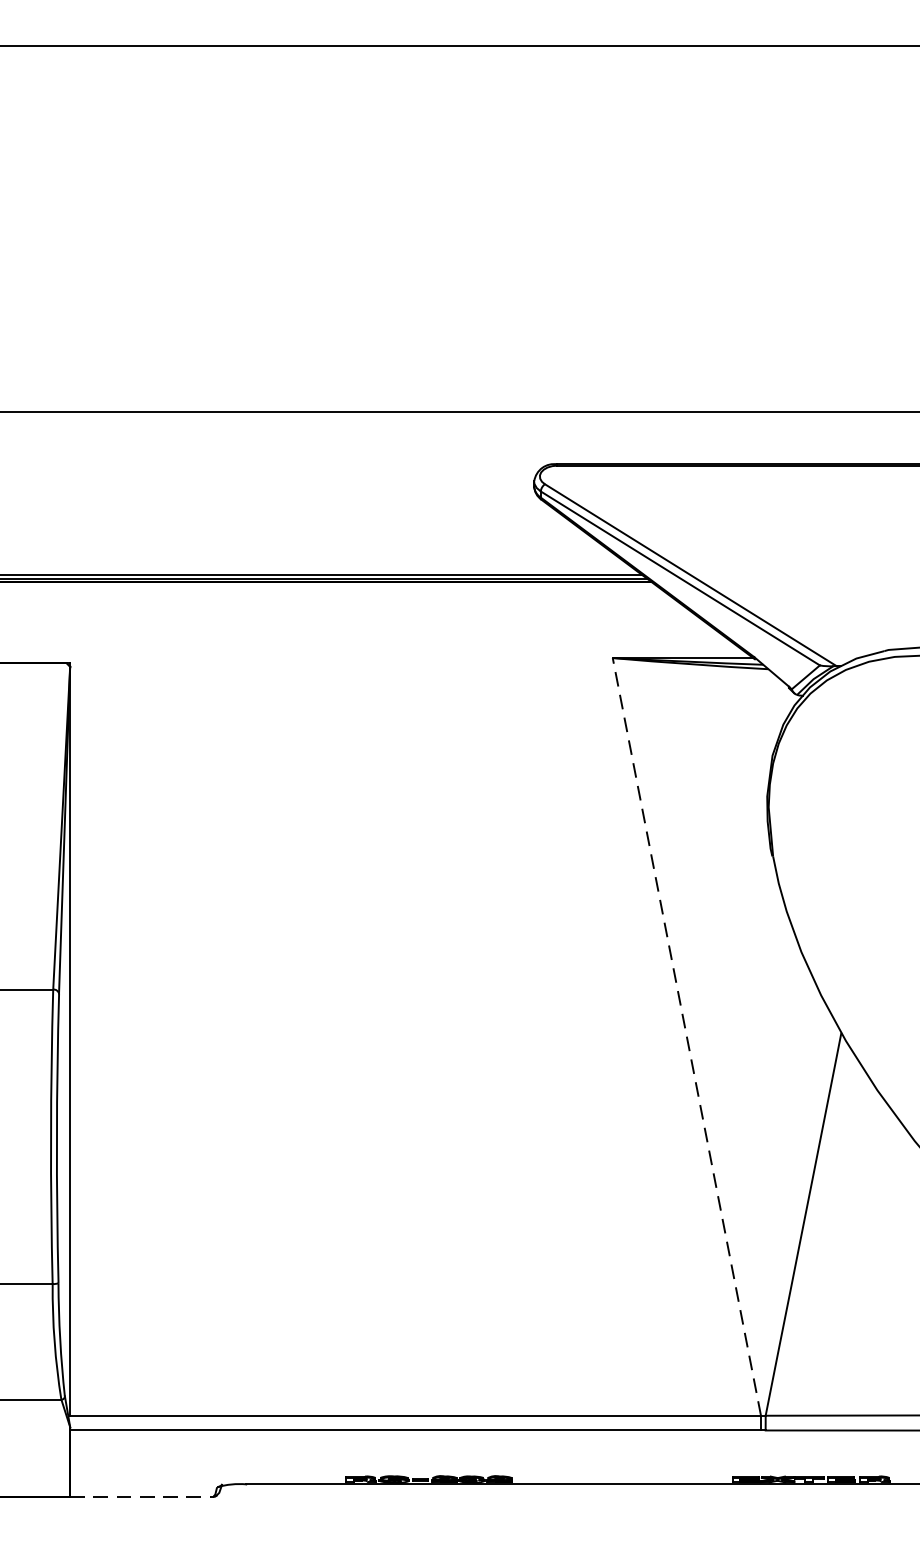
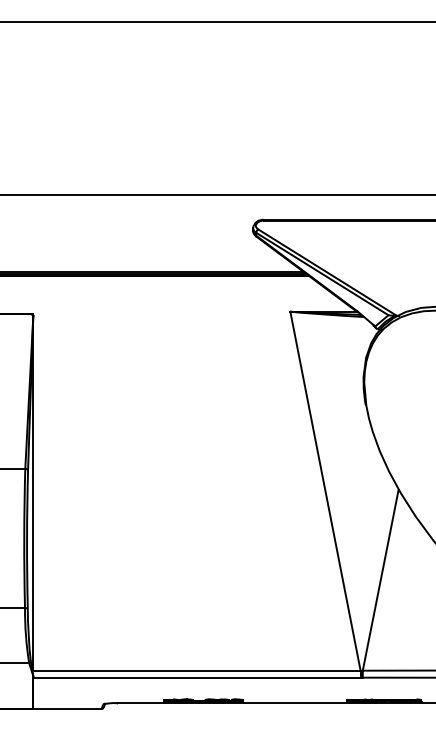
line: (686, 1037) -> (325, 491), dashed -> solid
line: (142, 1497) -> (67, 709), dashed -> solid

